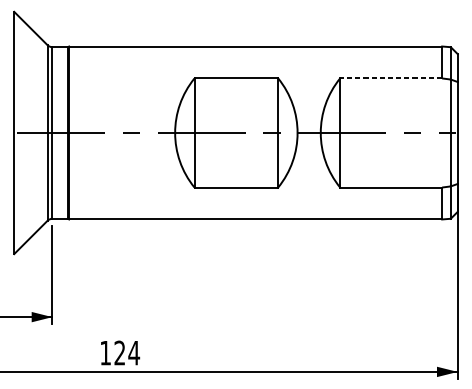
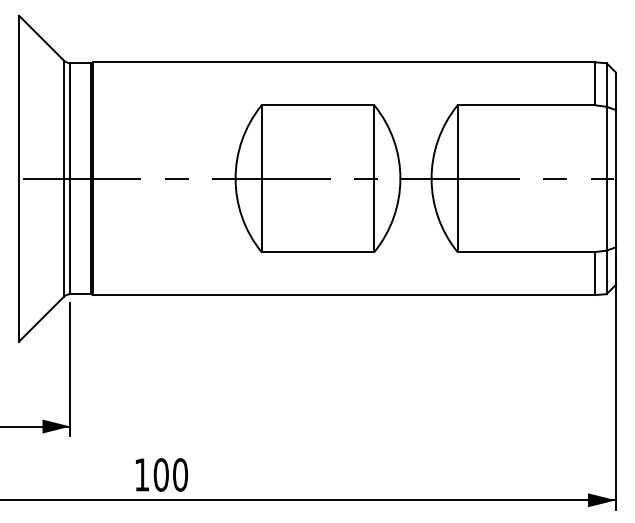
line: (391, 78) -> (526, 105), dashed -> solid
text: (126, 352) -> (170, 474), 124 -> 100

